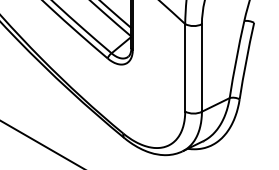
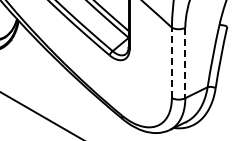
line: (184, 67) -> (171, 62), solid -> dashed
line: (202, 68) -> (185, 63), solid -> dashed

